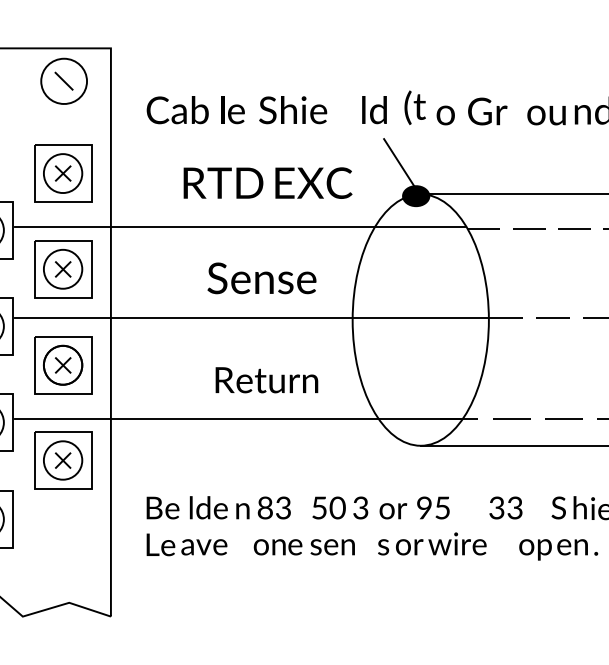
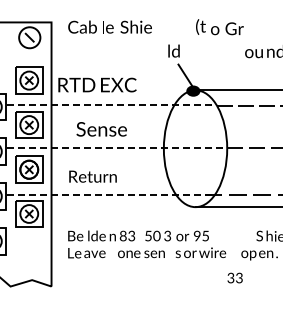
text: (235, 108) -> (109, 26), moved
text: (455, 108) -> (219, 27), moved
text: (267, 181) -> (97, 84), moved
line: (242, 227) -> (112, 105), solid -> dashed
text: (261, 278) -> (101, 129), moved
line: (252, 317) -> (117, 147), solid -> dashed
text: (265, 379) -> (92, 176), moved
line: (237, 418) -> (110, 194), solid -> dashed
text: (504, 506) -> (234, 277), moved

